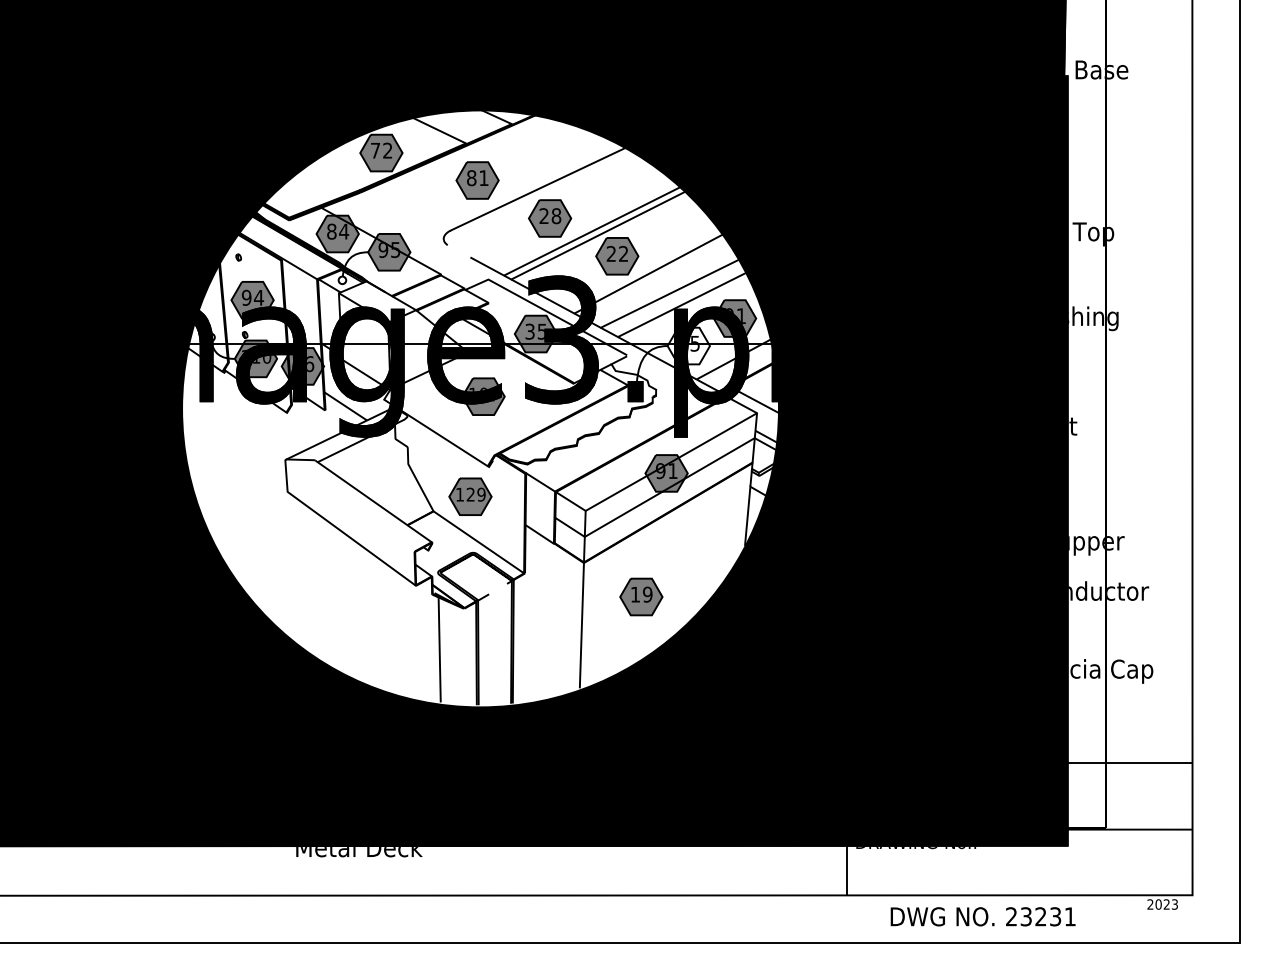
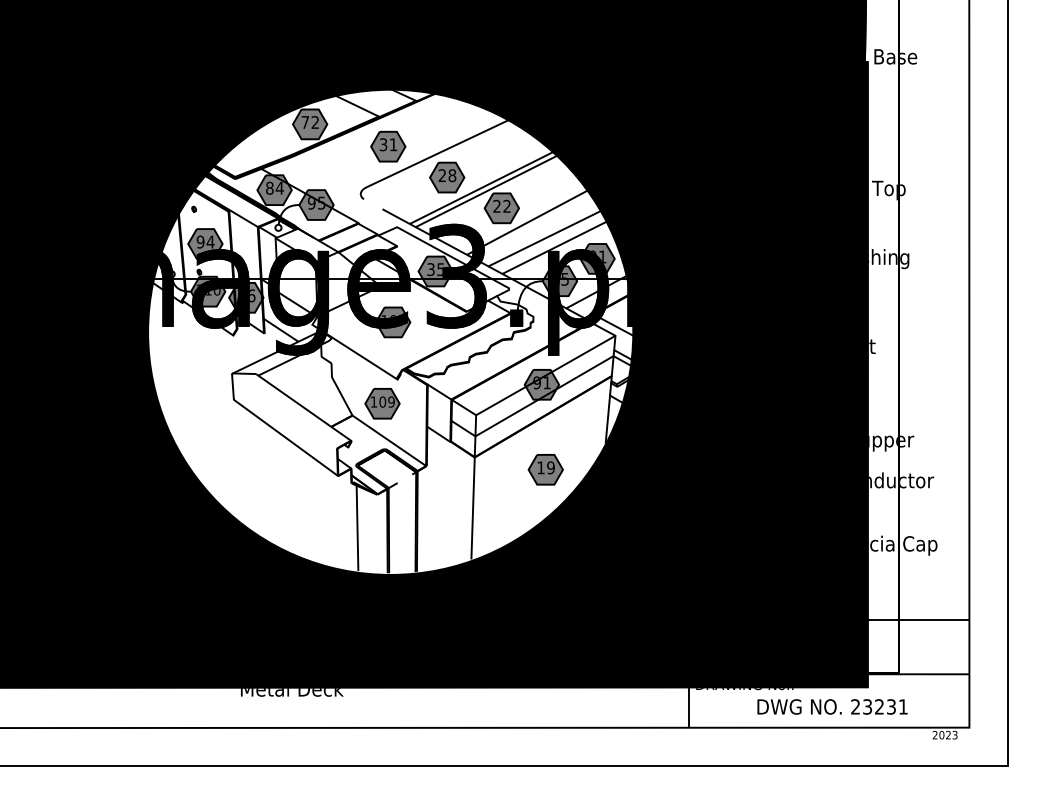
text: (471, 178) -> (383, 145), 81 -> 31
fill: (688, 345) -> (559, 280), added
text: (470, 494) -> (382, 401), 129 -> 109
part: (641, 596) -> (545, 469), moved
text: (982, 916) -> (832, 706), moved

